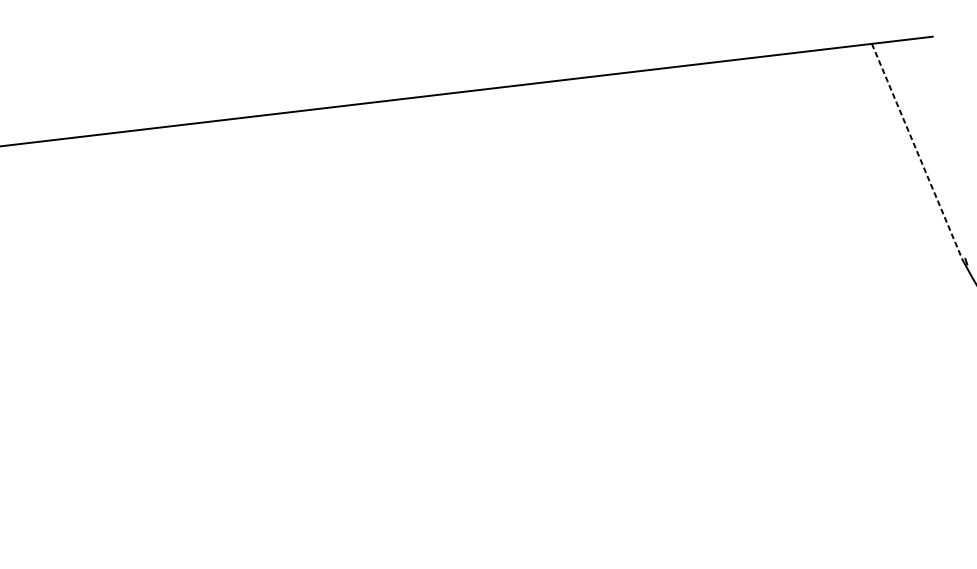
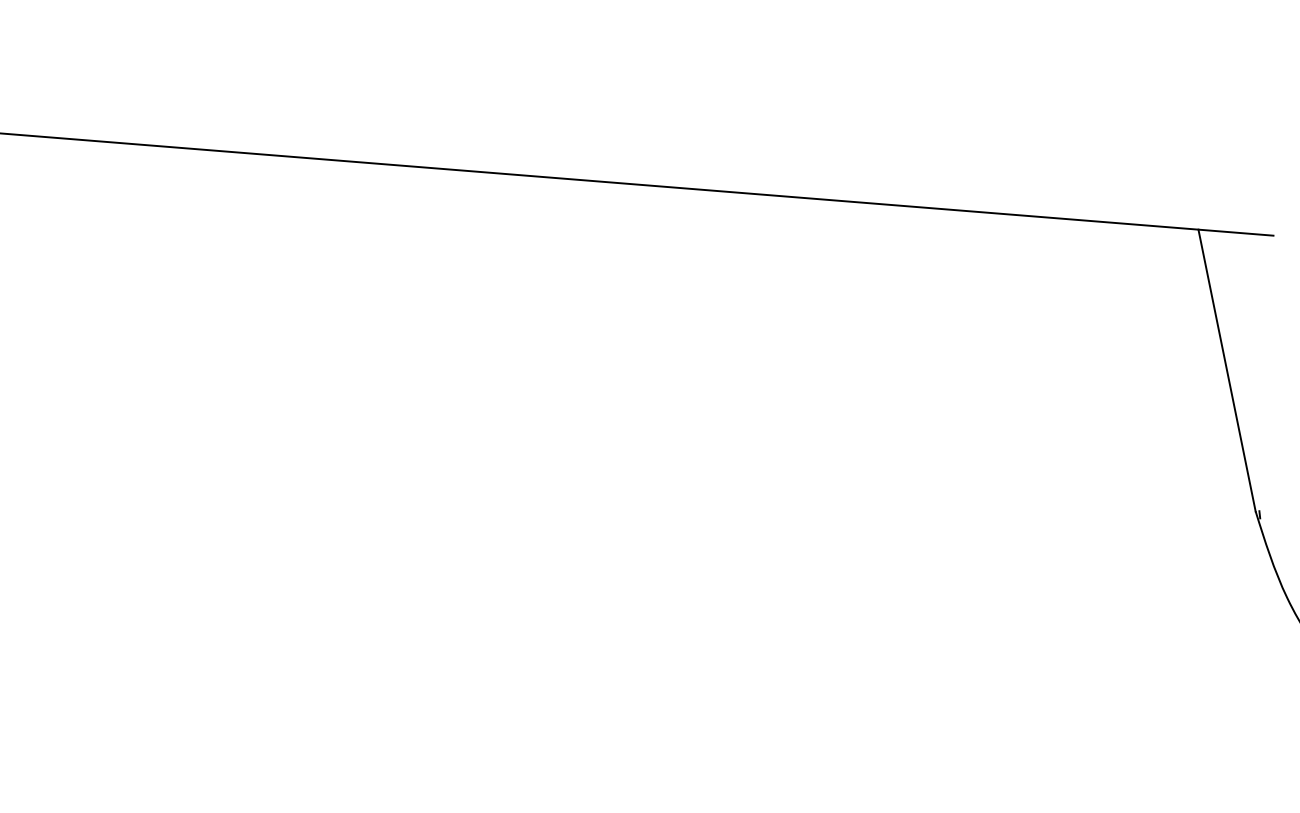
line: (917, 151) -> (1227, 370), dashed -> solid

